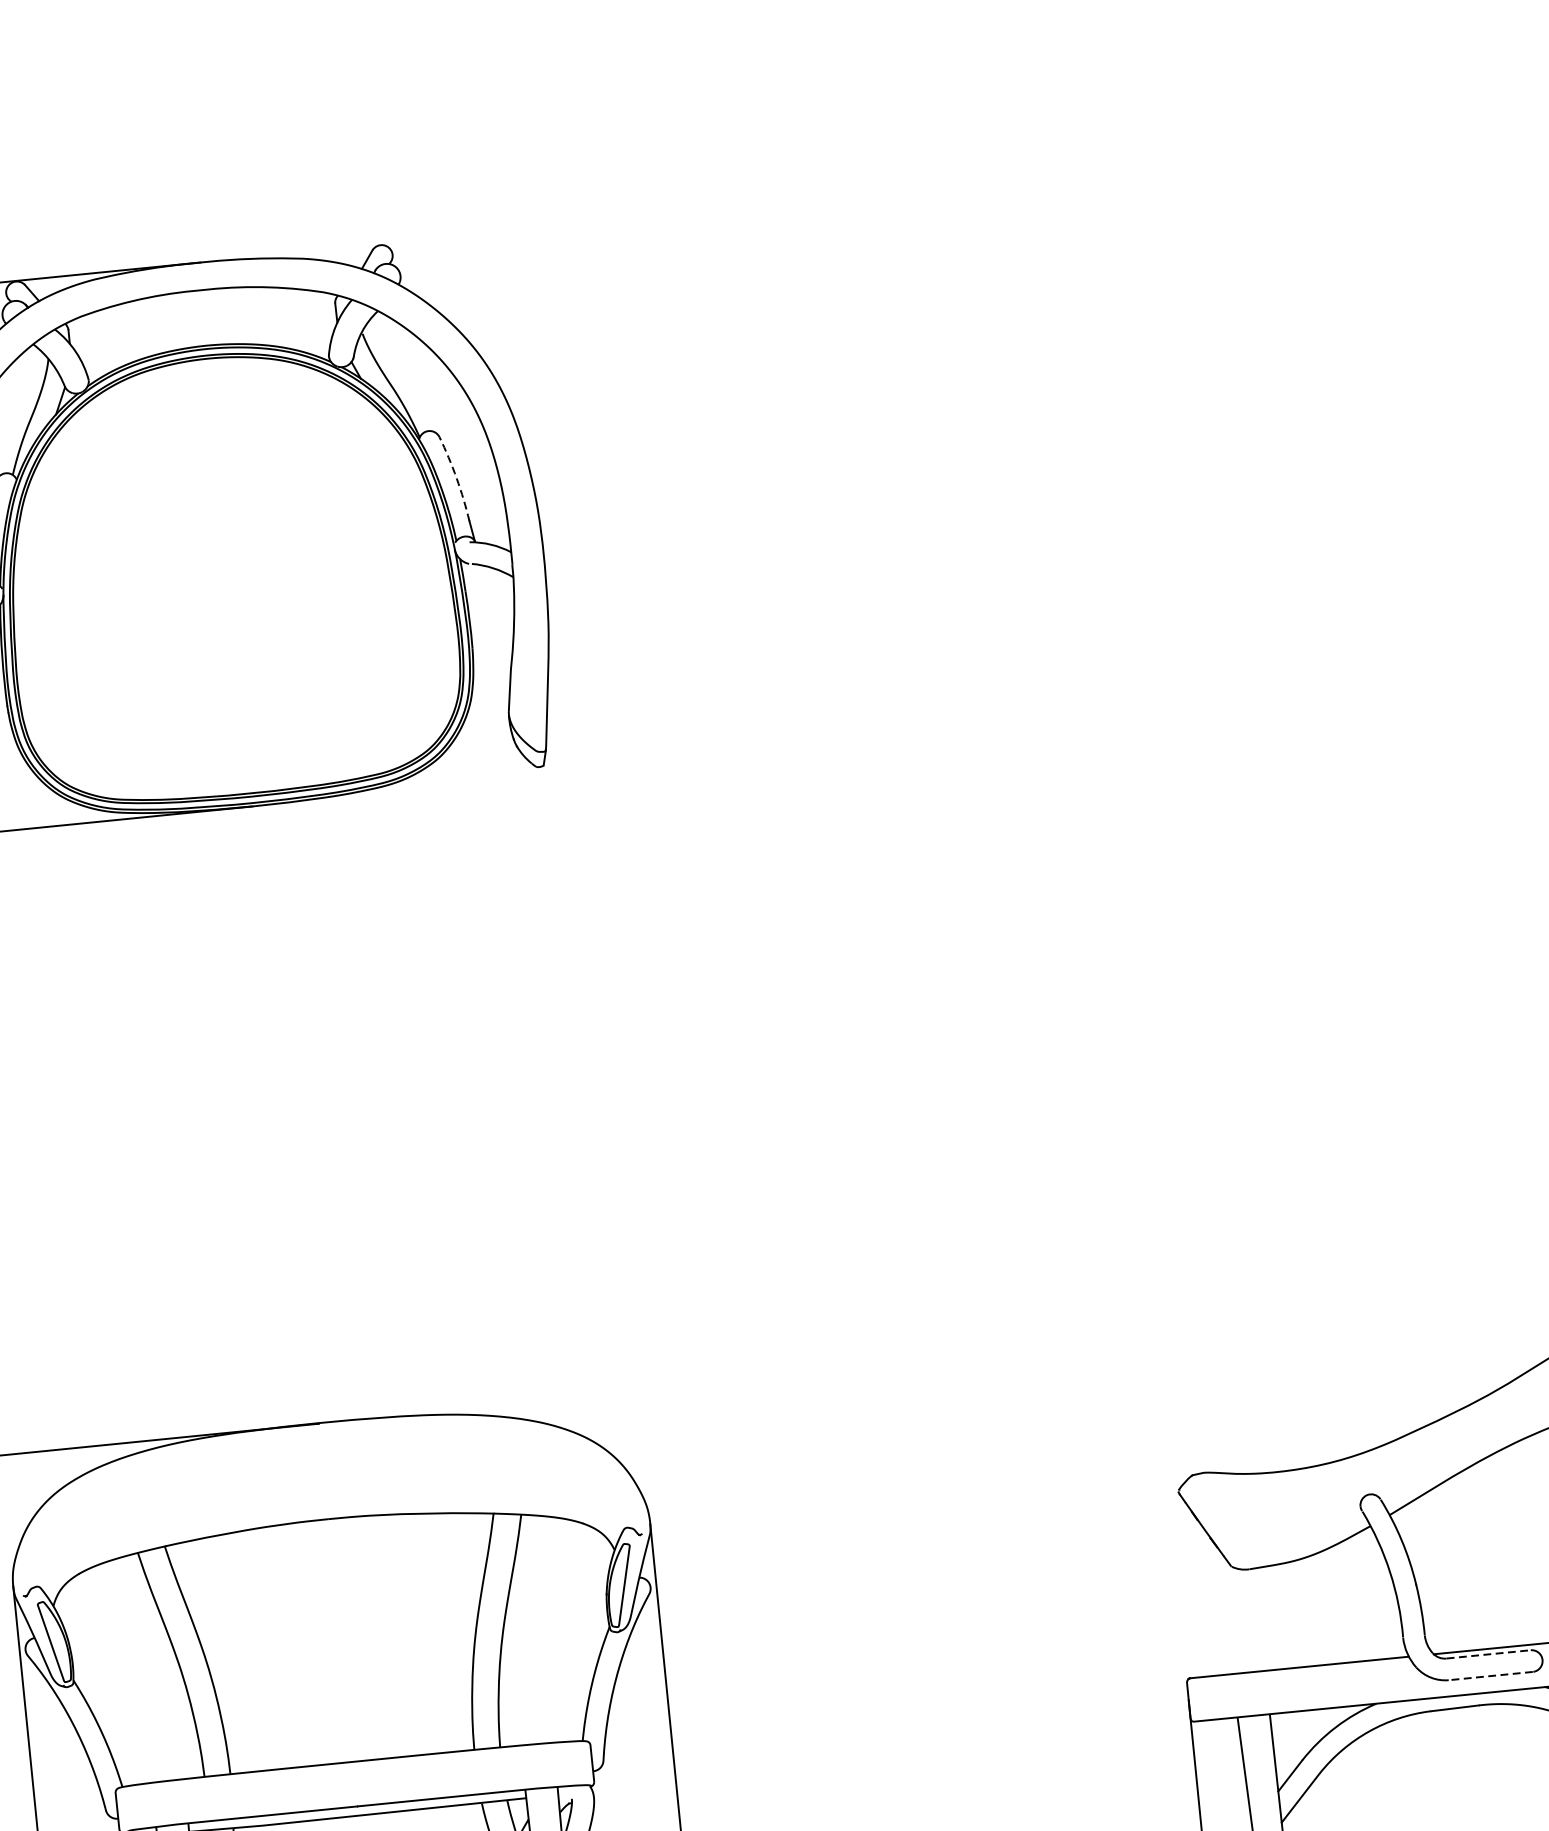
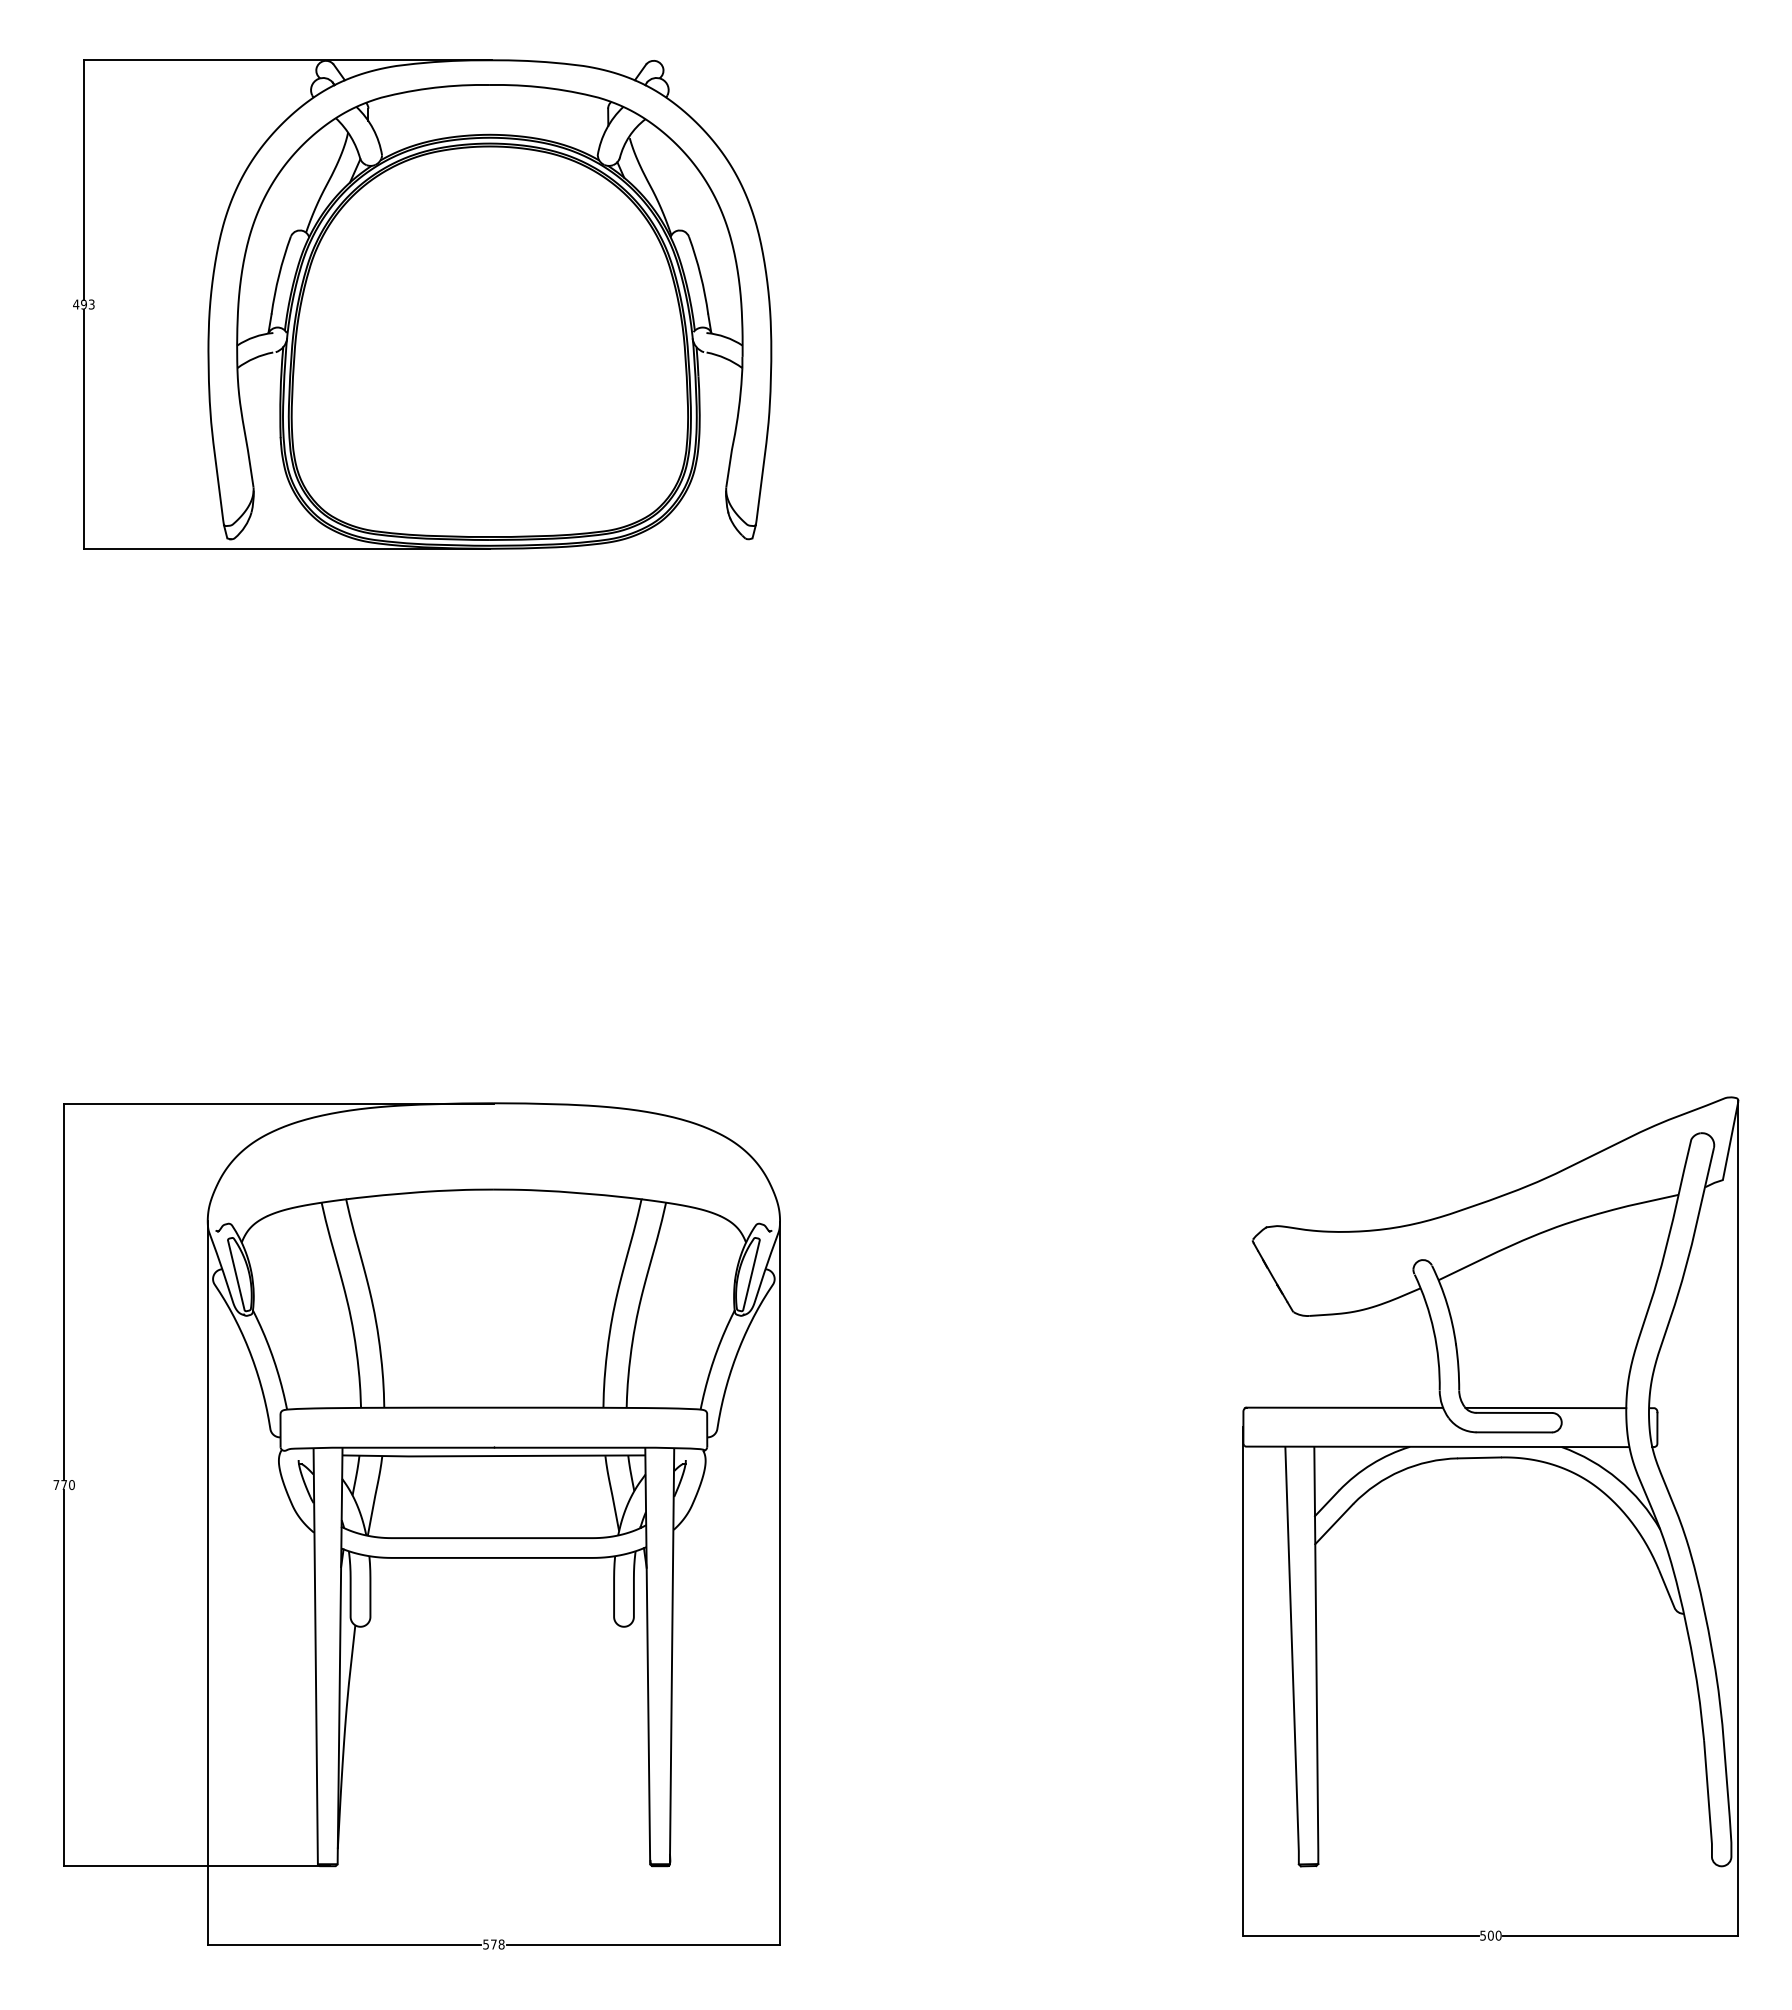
arc: (456, 478) -> (700, 275), dashed -> solid
line: (1488, 1653) -> (1514, 1412), dashed -> solid
line: (1491, 1676) -> (1514, 1432), dashed -> solid

